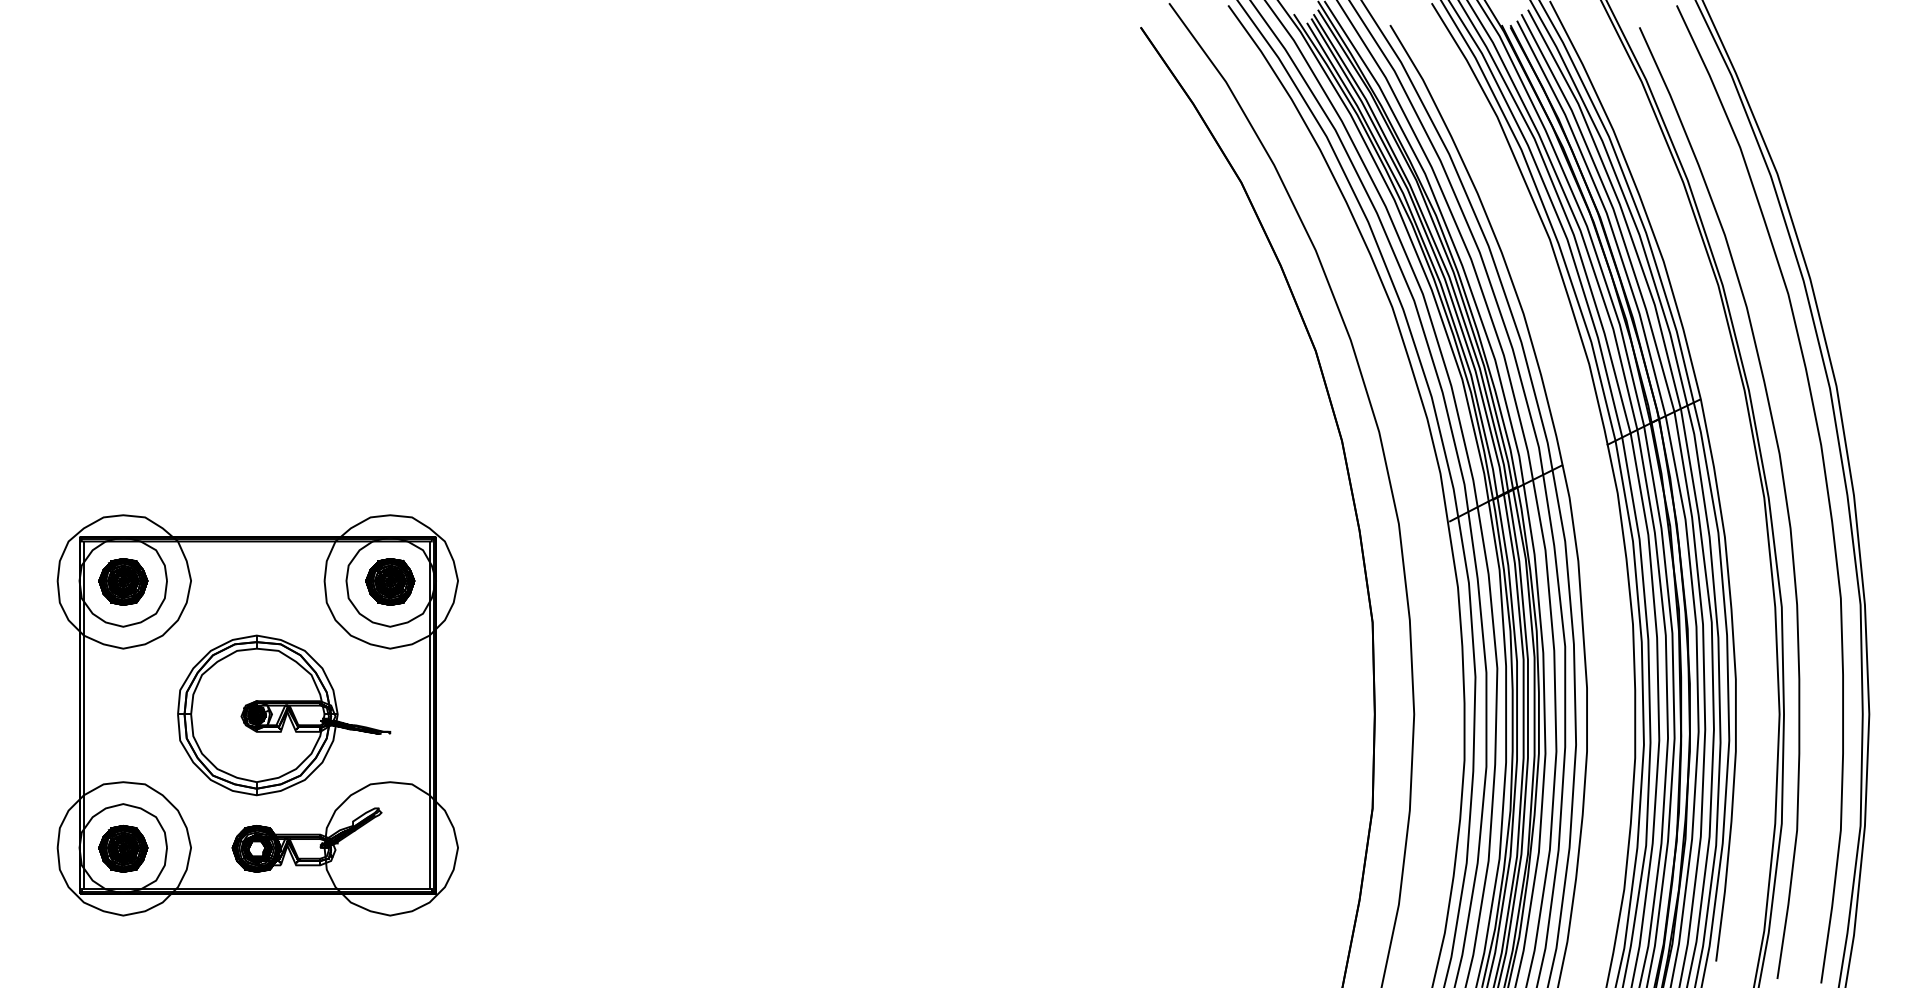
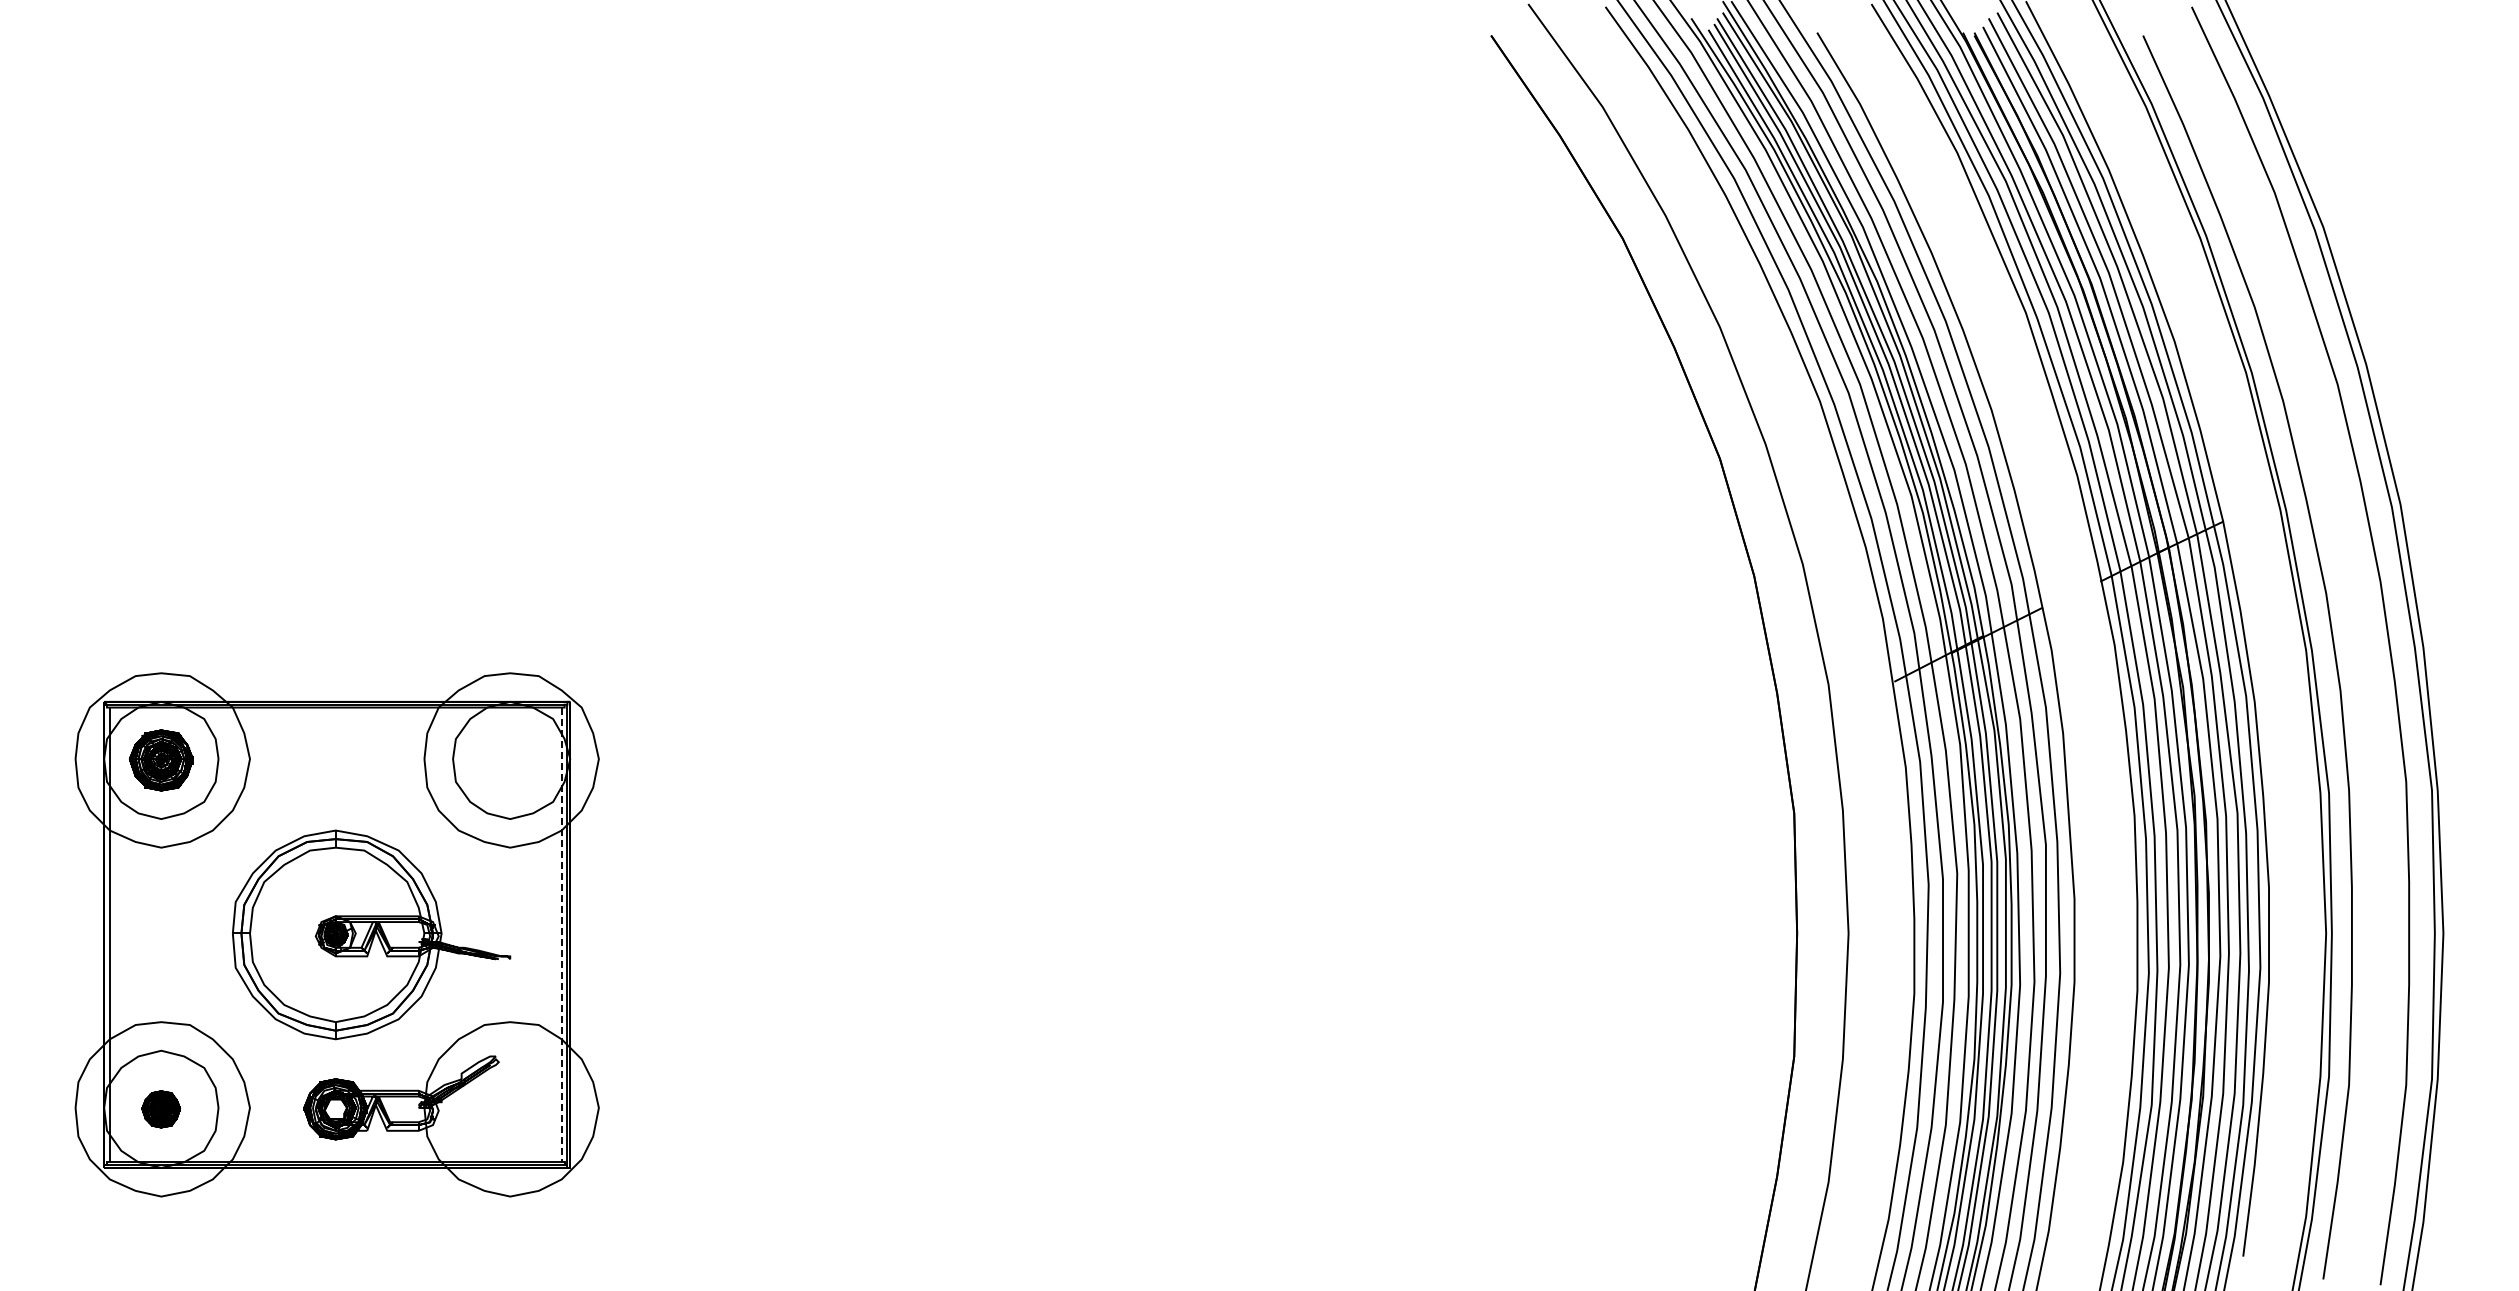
part: (389, 581) -> (509, 760), removed
line: (429, 715) -> (561, 935), solid -> dashed
part: (122, 849) -> (160, 1109), size x0.6

